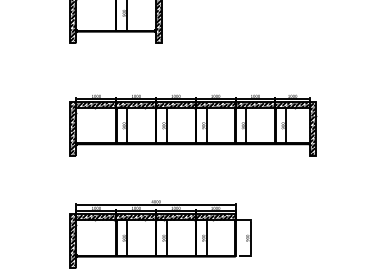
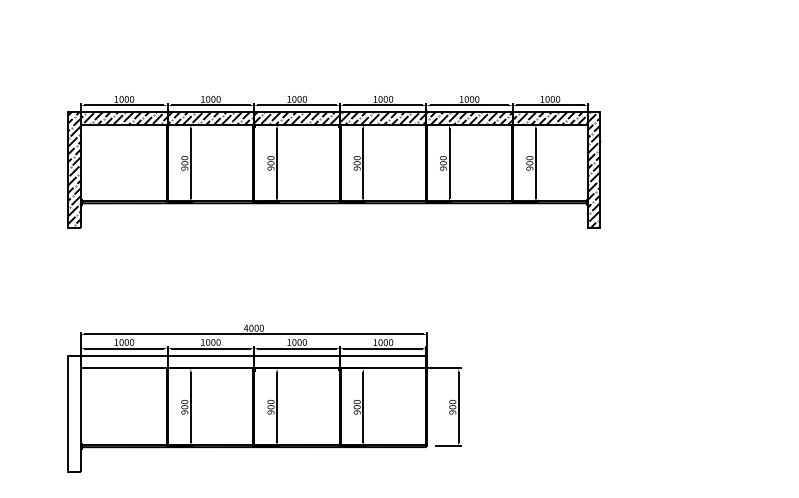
hatch: (153, 241) -> (248, 414), removed

